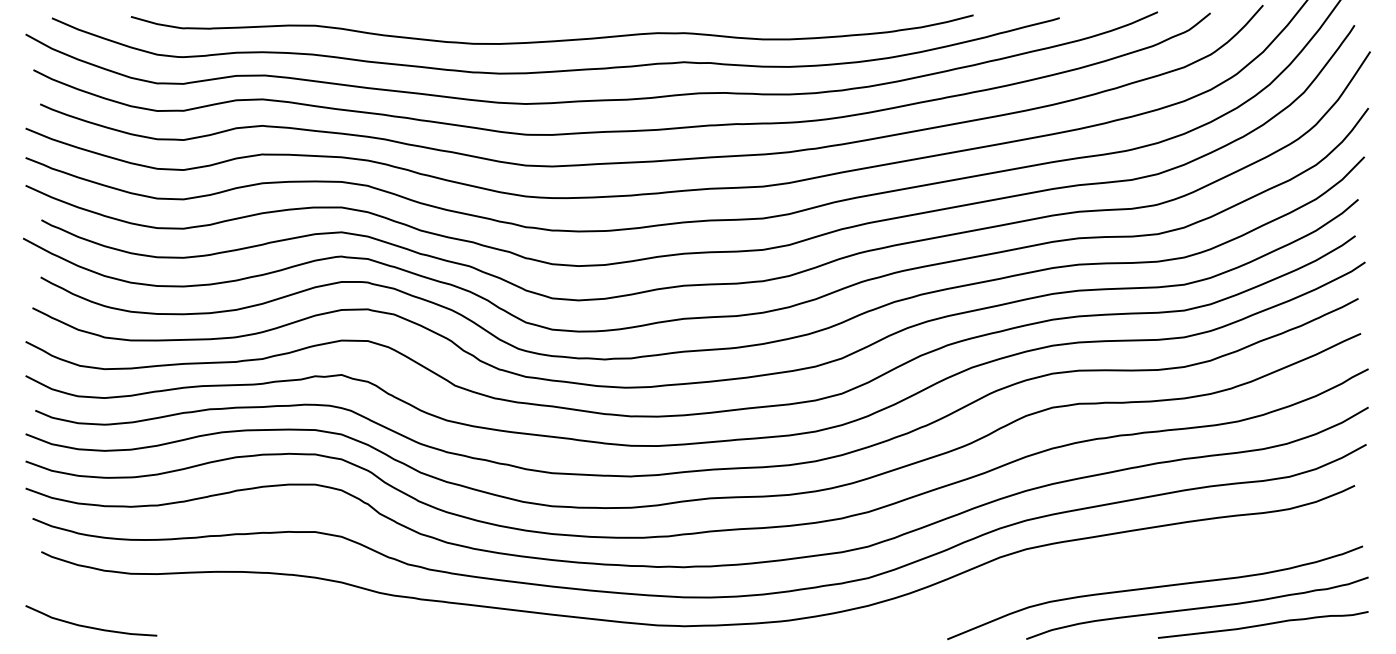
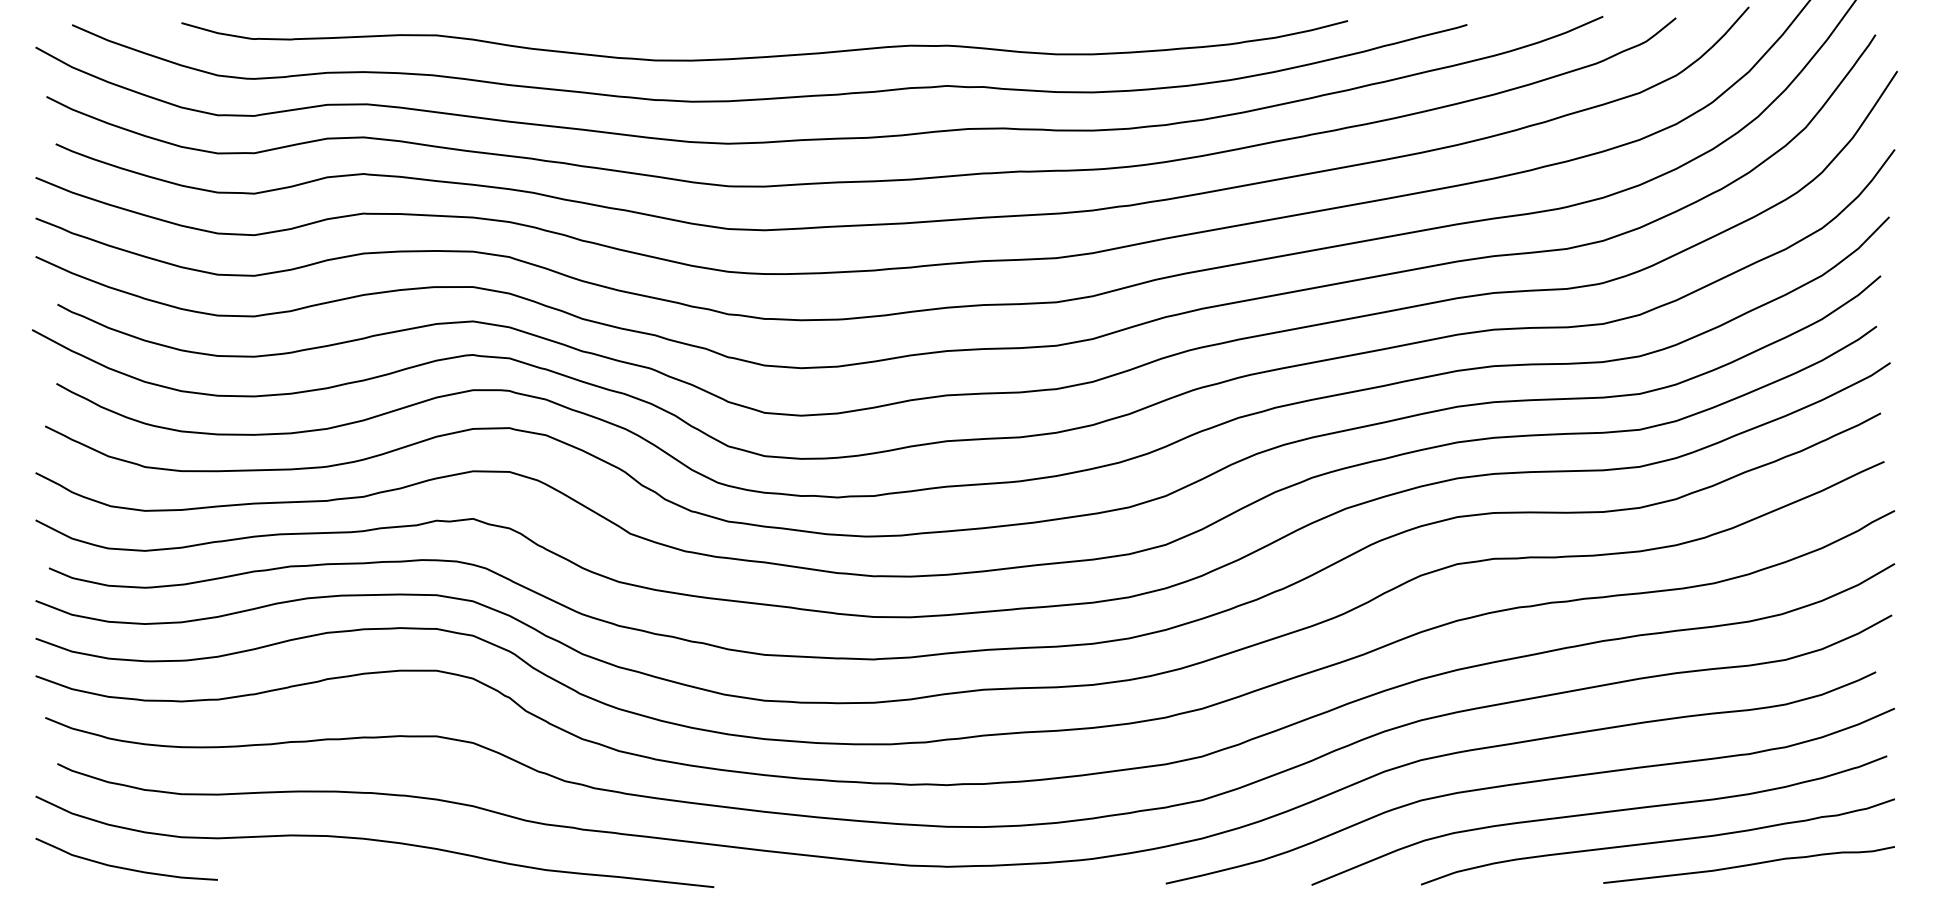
curve: (1104, 566) -> (1529, 783), added
curve: (270, 607) -> (374, 840), added

